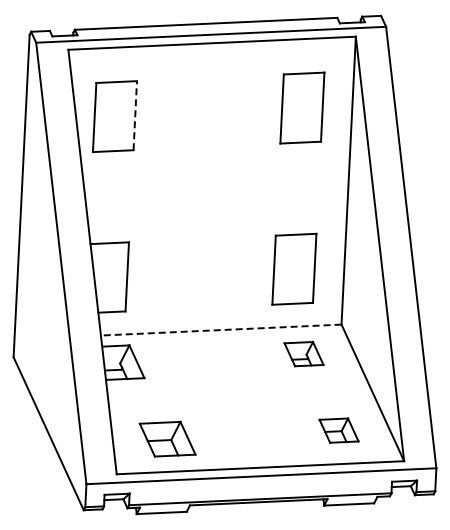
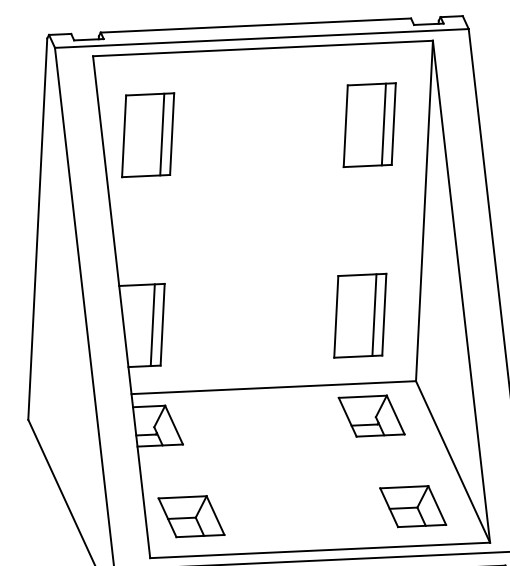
line: (314, 107) -> (384, 124), added
line: (126, 115) -> (161, 133), added
line: (135, 115) -> (172, 133), dashed -> solid
line: (306, 268) -> (374, 314), added
line: (118, 276) -> (152, 324), added
line: (220, 330) -> (272, 388), dashed -> solid
part: (303, 353) -> (371, 415), size x1.43
part: (338, 430) -> (412, 506), size x1.43
part: (167, 438) -> (191, 515), moved

